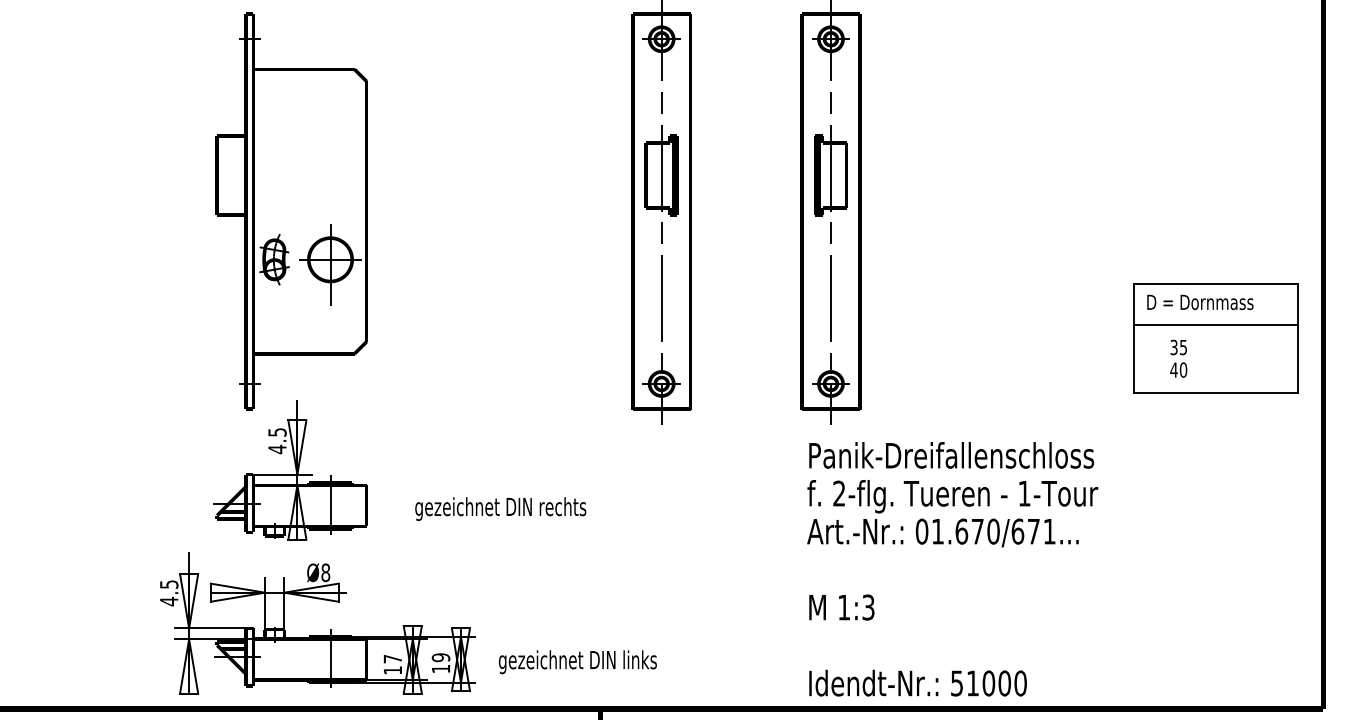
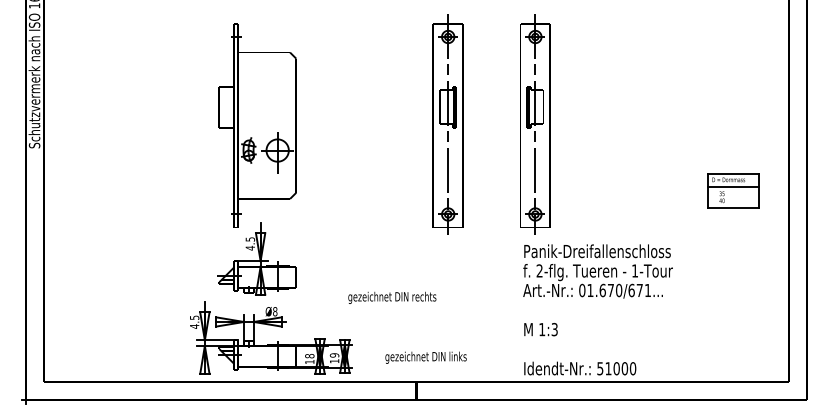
part: (1215, 337) -> (733, 190), size x0.6
text: (501, 508) -> (392, 297), moved
text: (392, 659) -> (309, 356), 17 -> 18
text: (576, 661) -> (425, 357), moved

